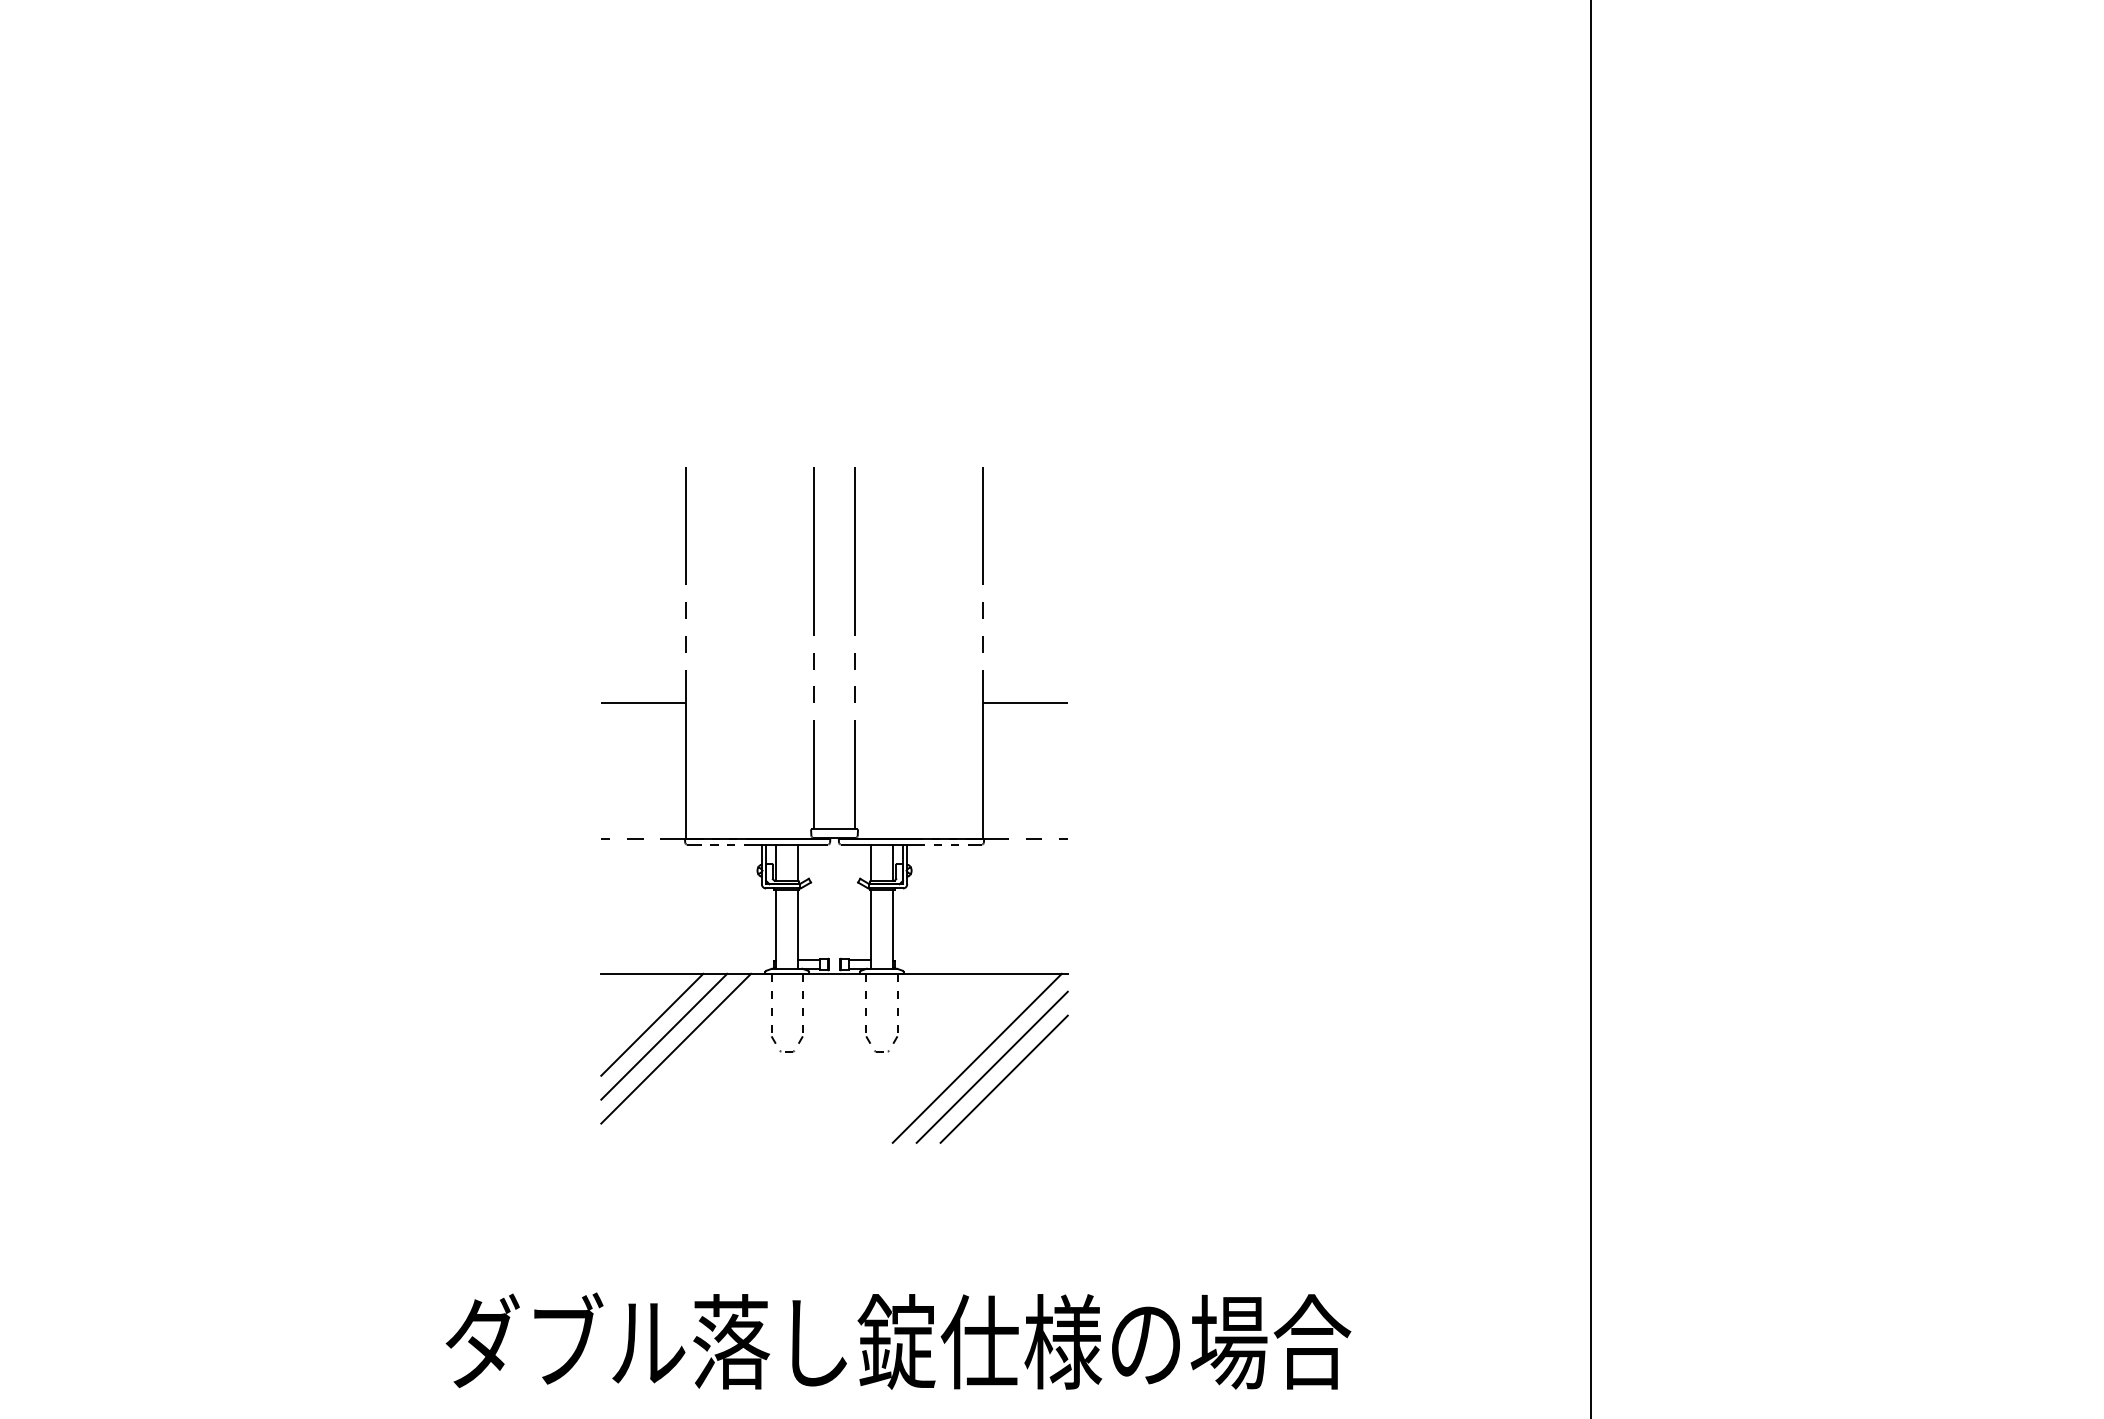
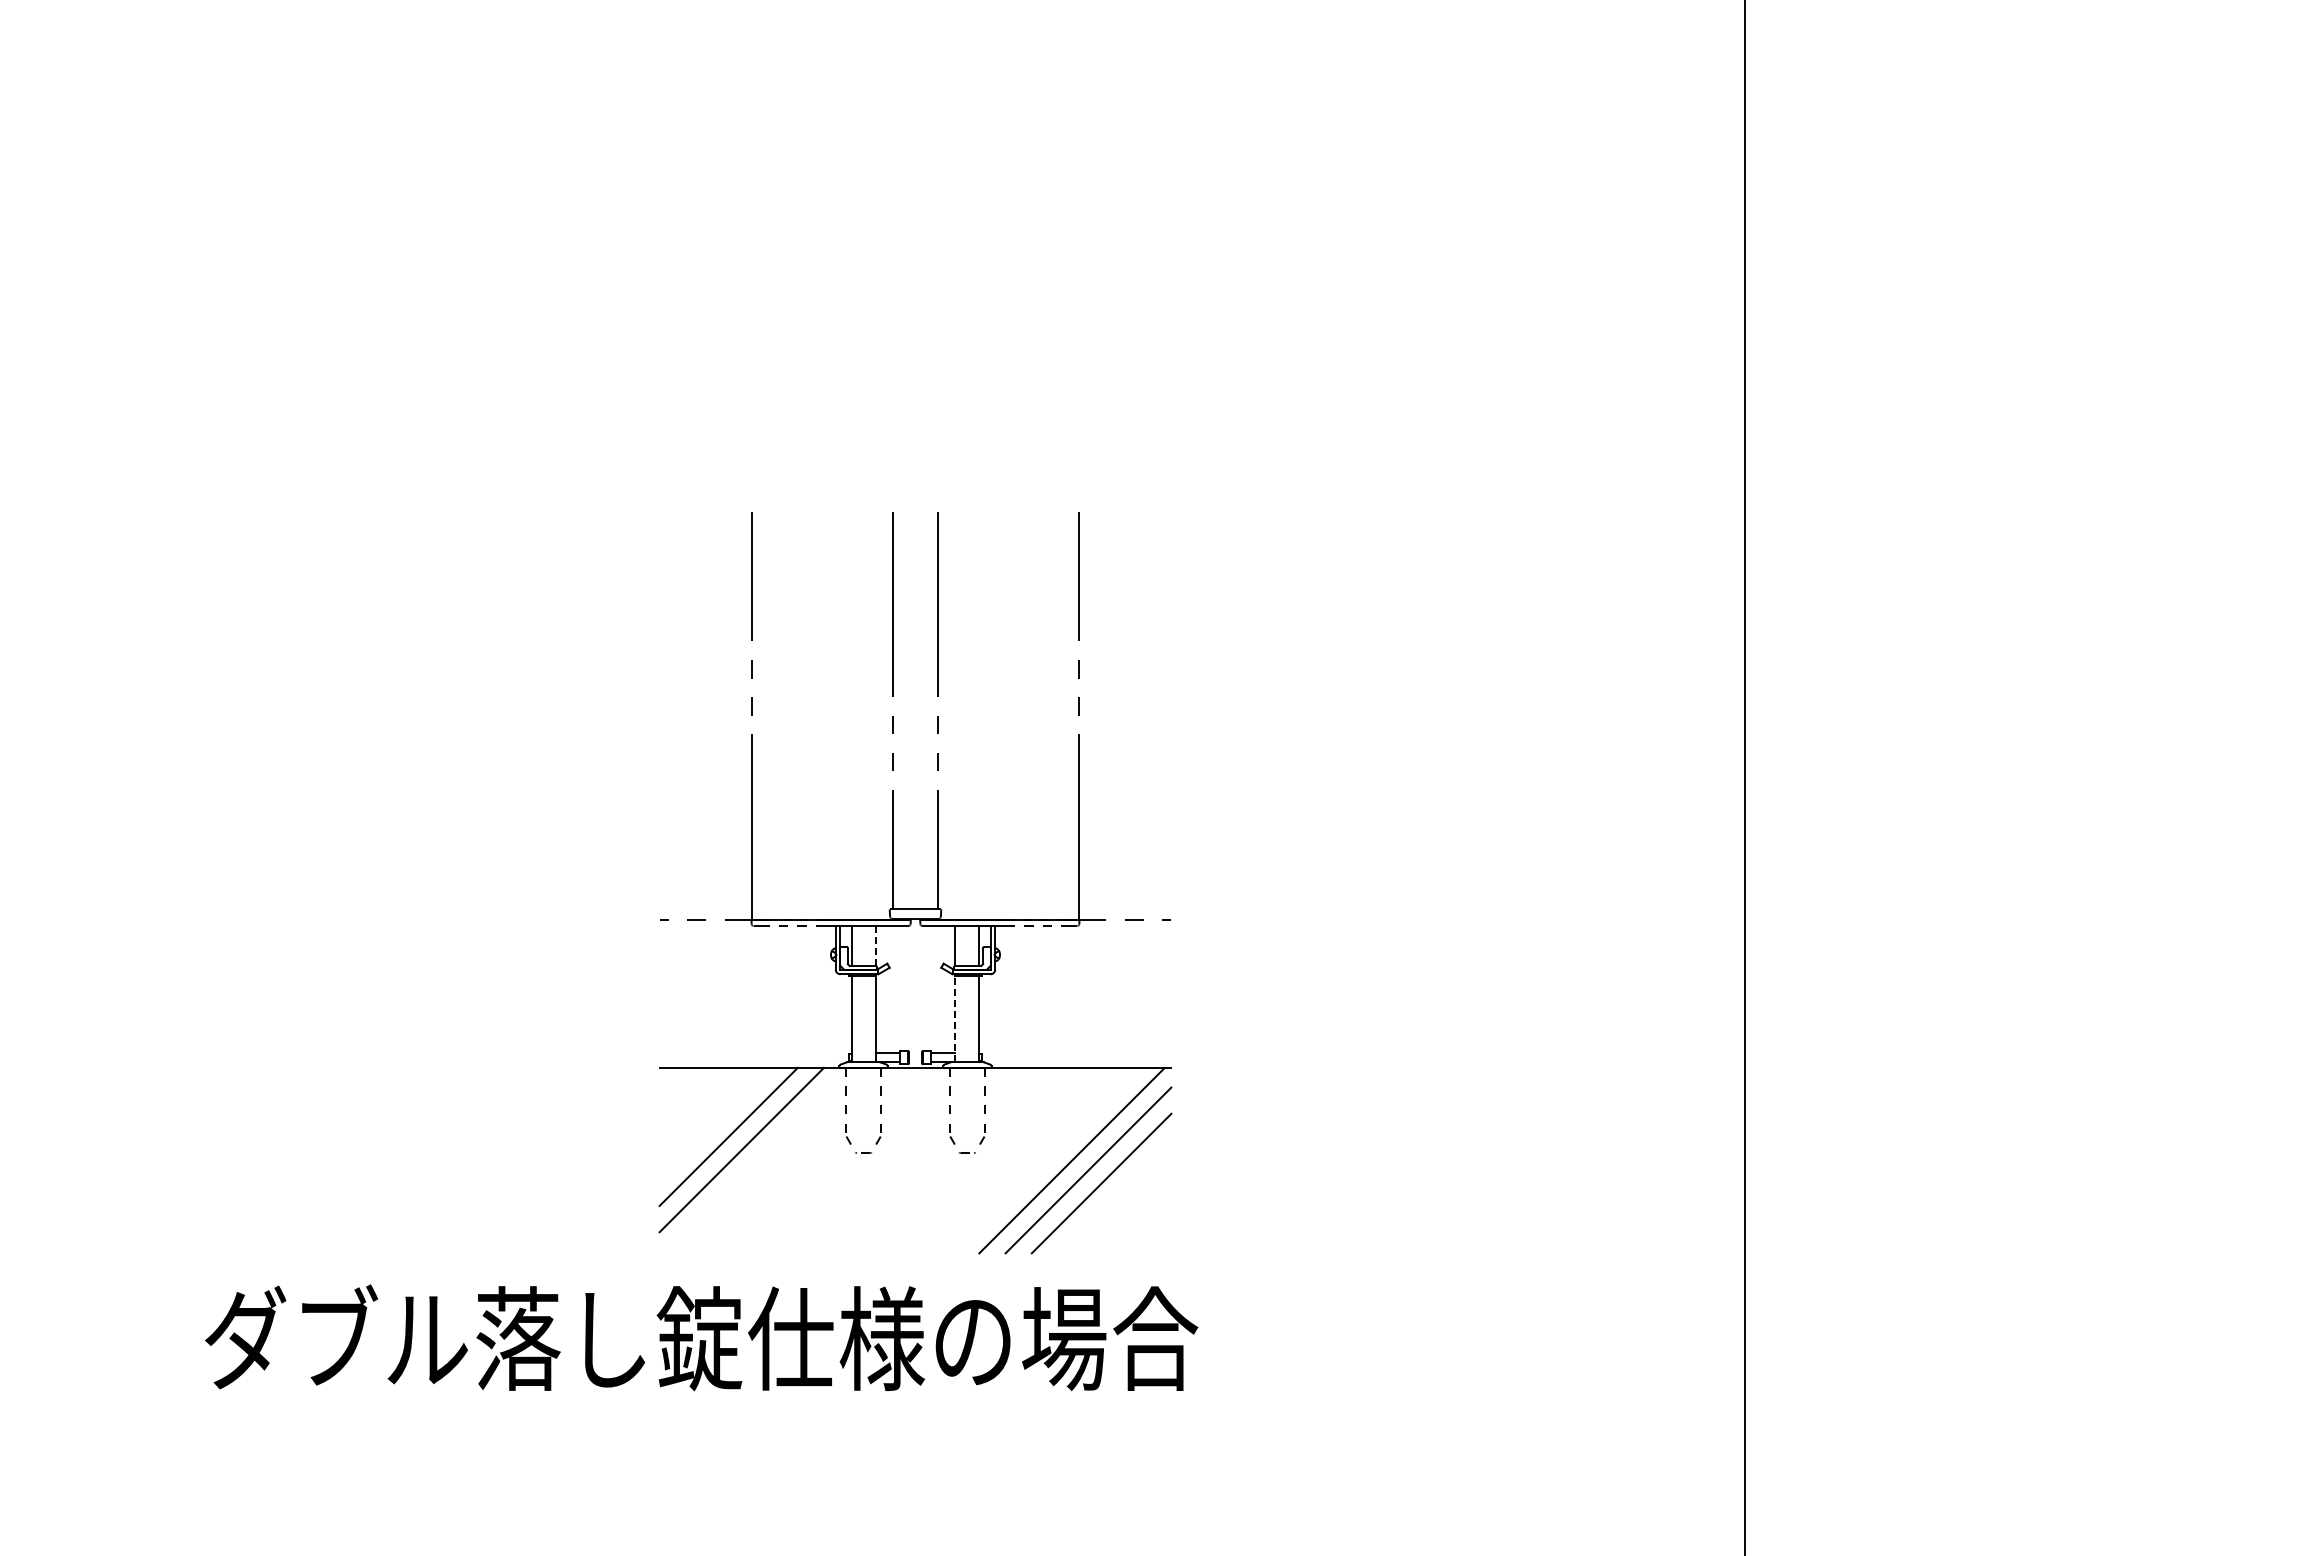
line: (643, 703) -> (705, 771), removed
line: (1025, 703) -> (1124, 771), removed
line: (798, 863) -> (875, 946), solid -> dashed
line: (871, 928) -> (955, 1018), solid -> dashed
line: (652, 1024) -> (715, 1123), removed
text: (898, 1340) -> (701, 1337), moved

